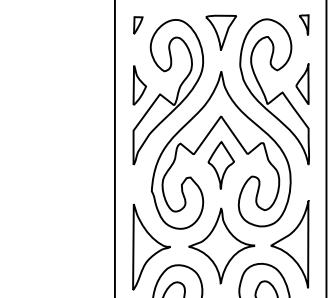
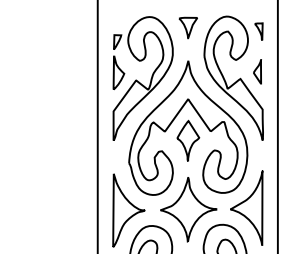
part: (304, 24) -> (259, 31), moved
part: (138, 25) -> (117, 42), moved
part: (221, 32) -> (188, 27), size x0.7
part: (302, 83) -> (257, 71), size x0.7

